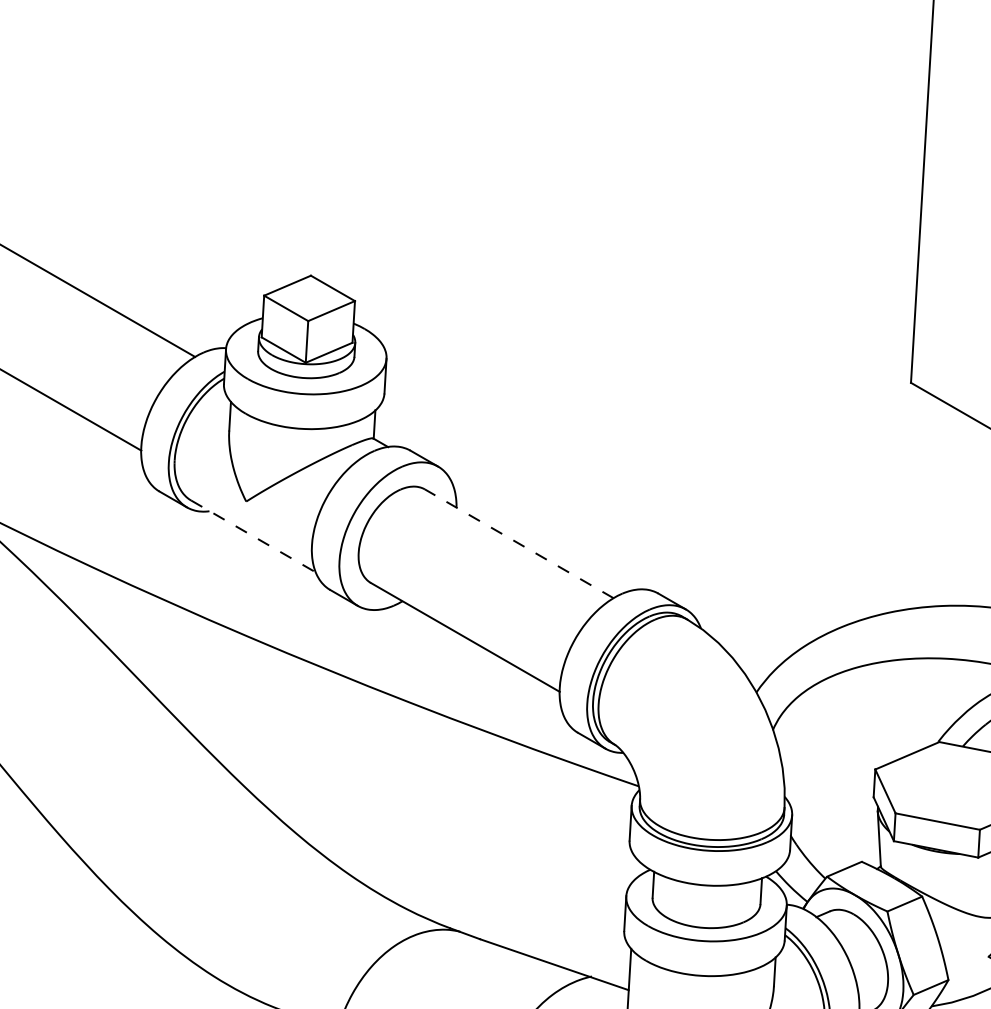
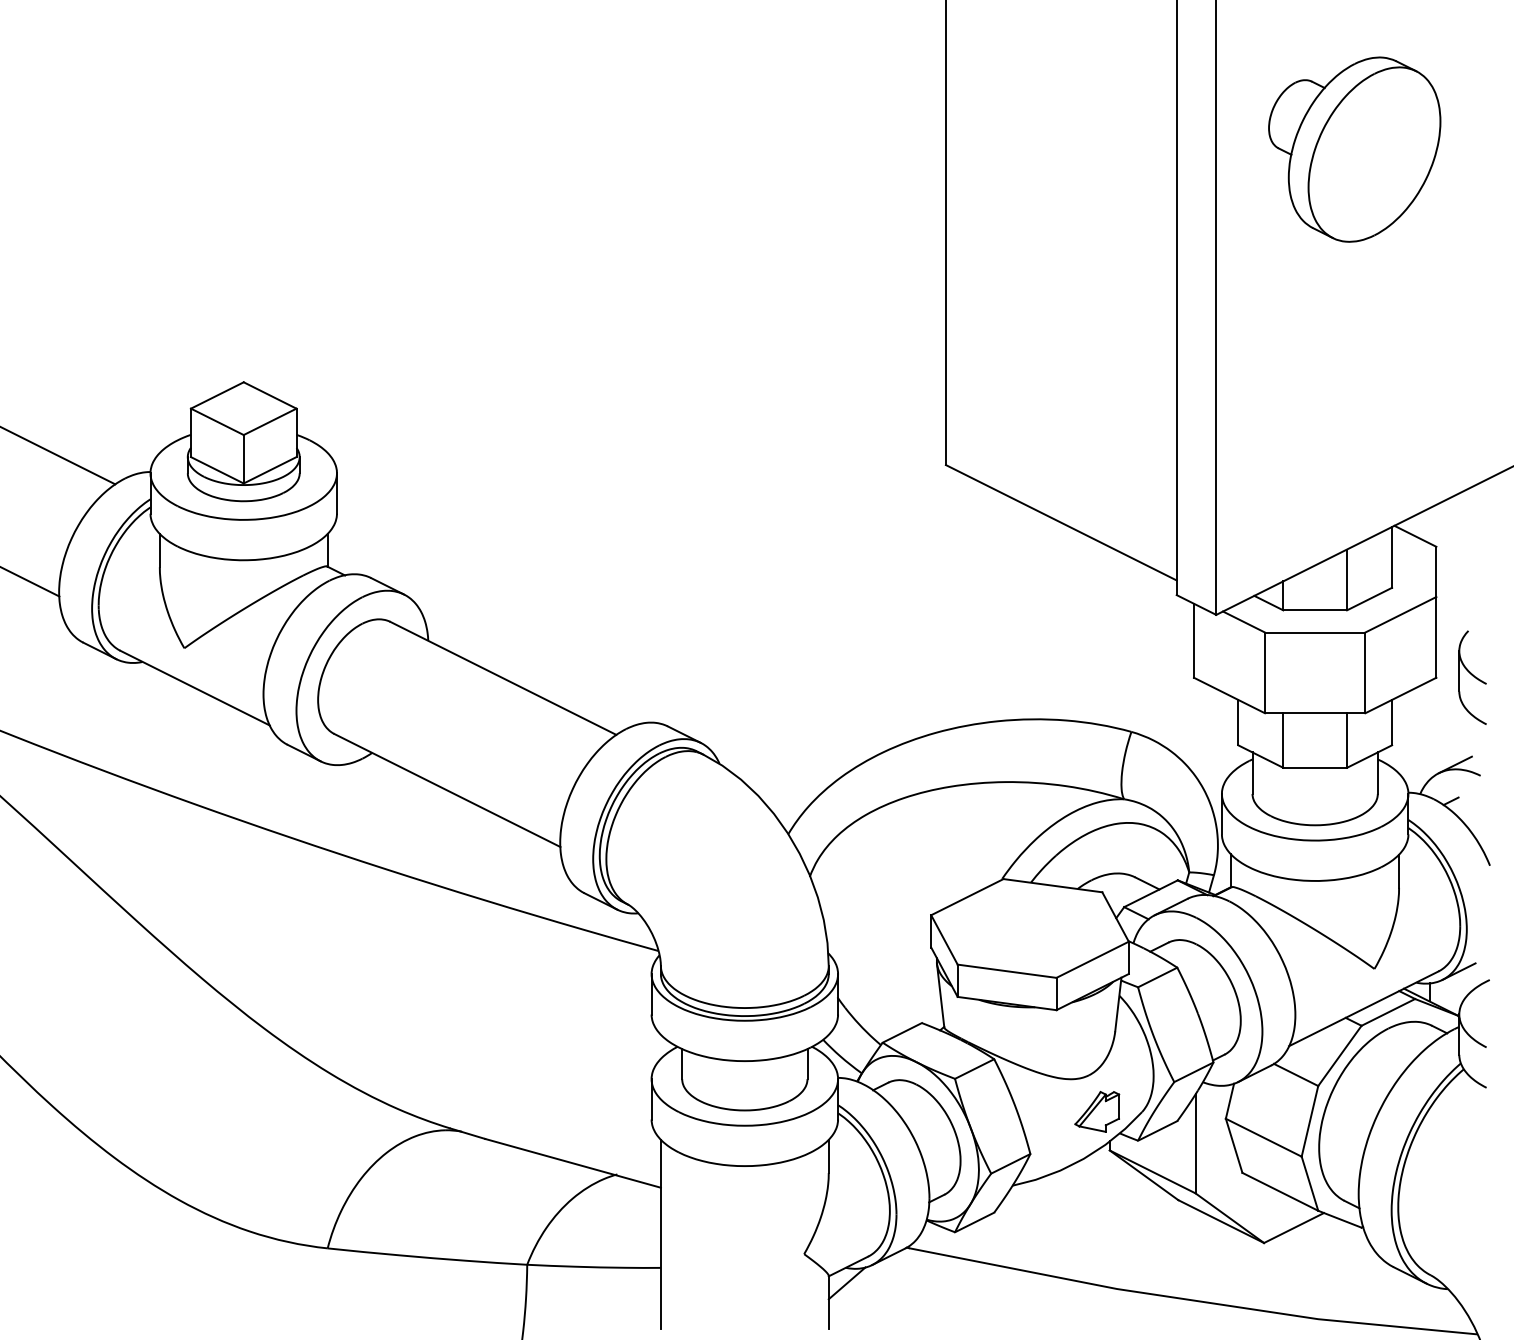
line: (253, 536) -> (195, 688), dashed -> solid
line: (518, 543) -> (502, 678), dashed -> solid

